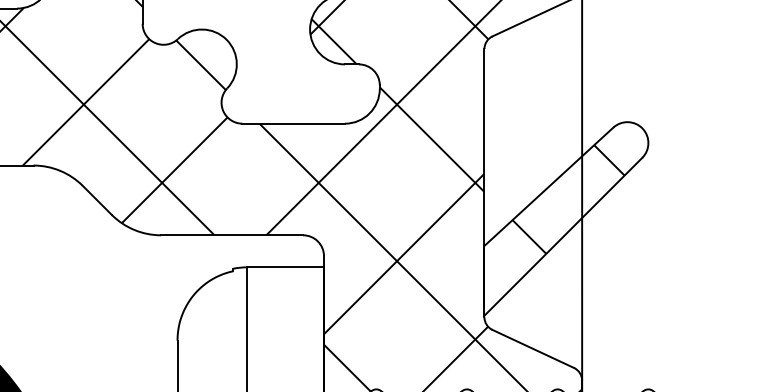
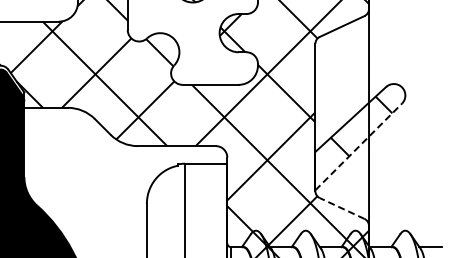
line: (564, 235) -> (359, 146), solid -> dashed
line: (533, 348) -> (342, 208), solid -> dashed

